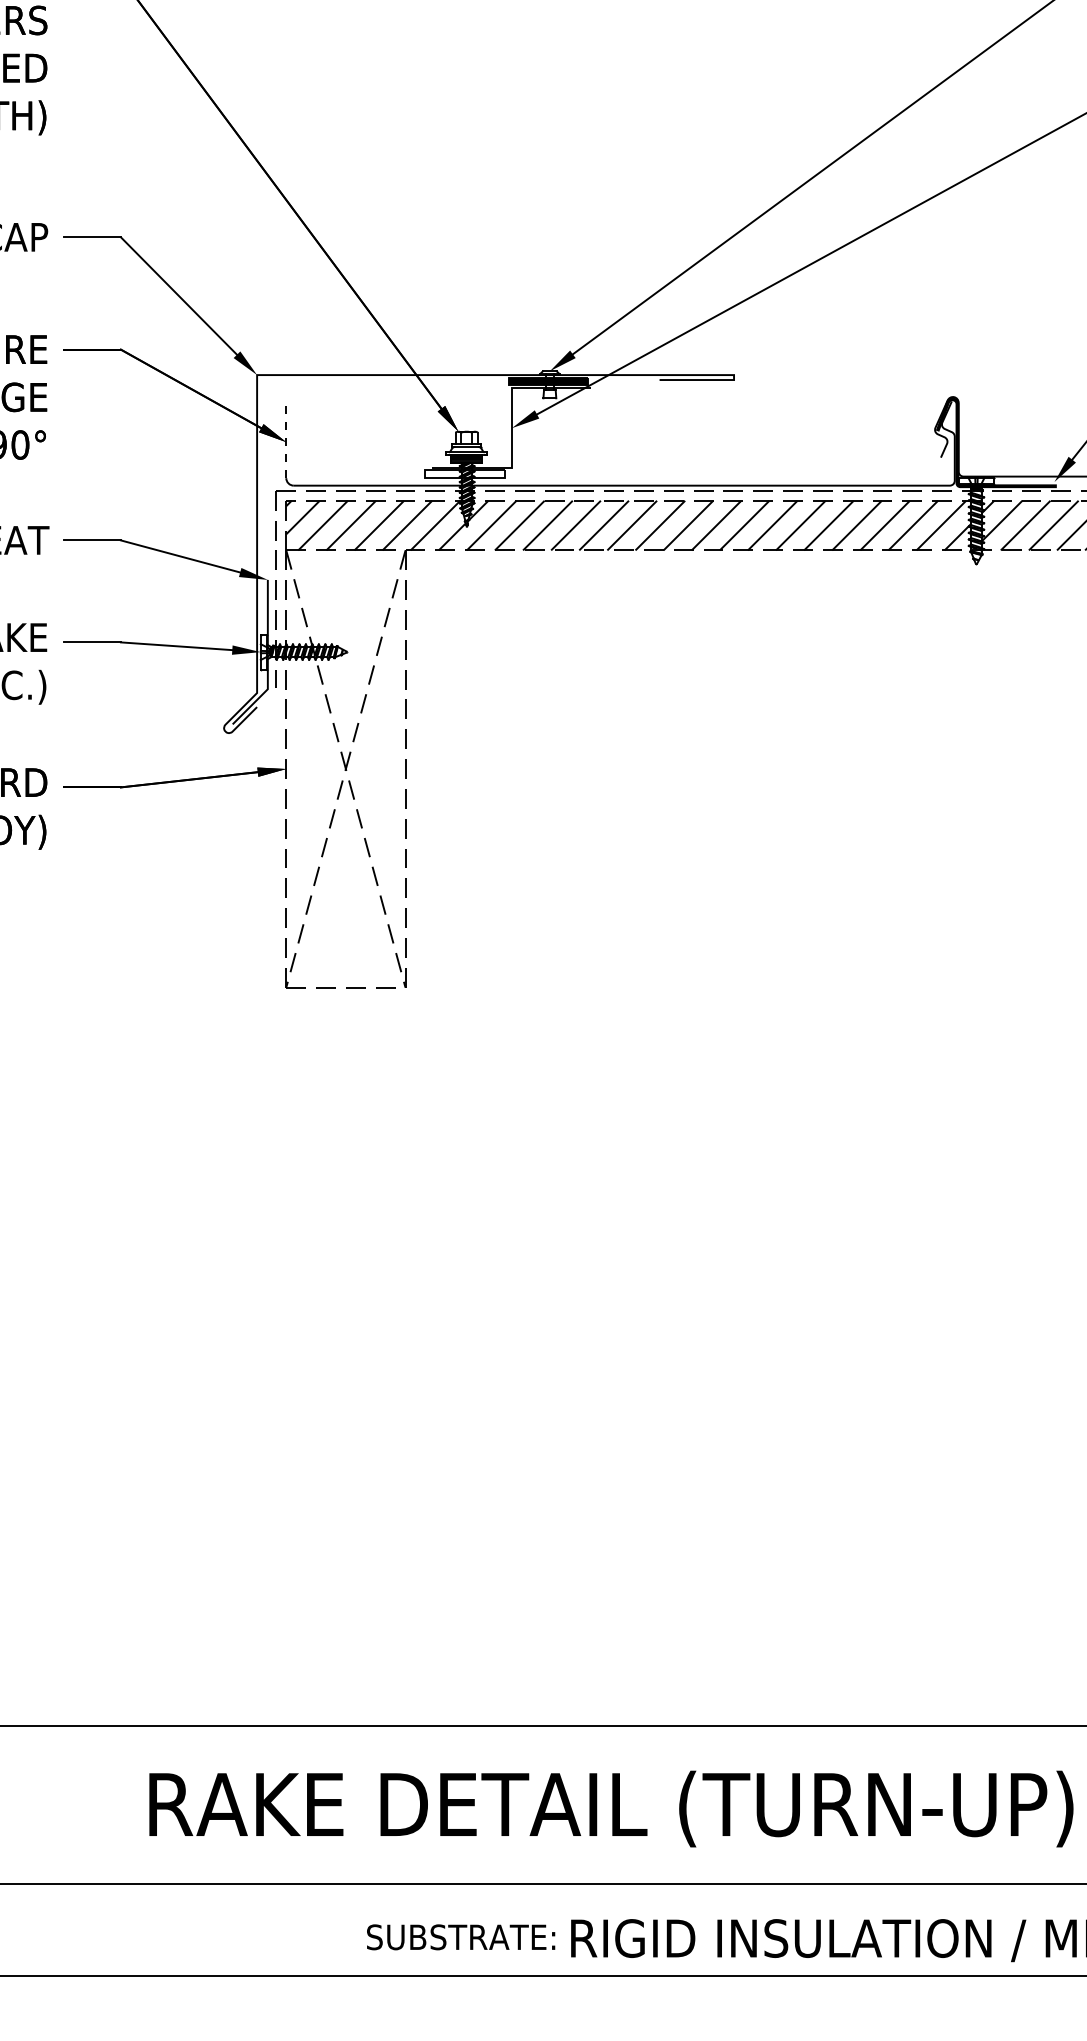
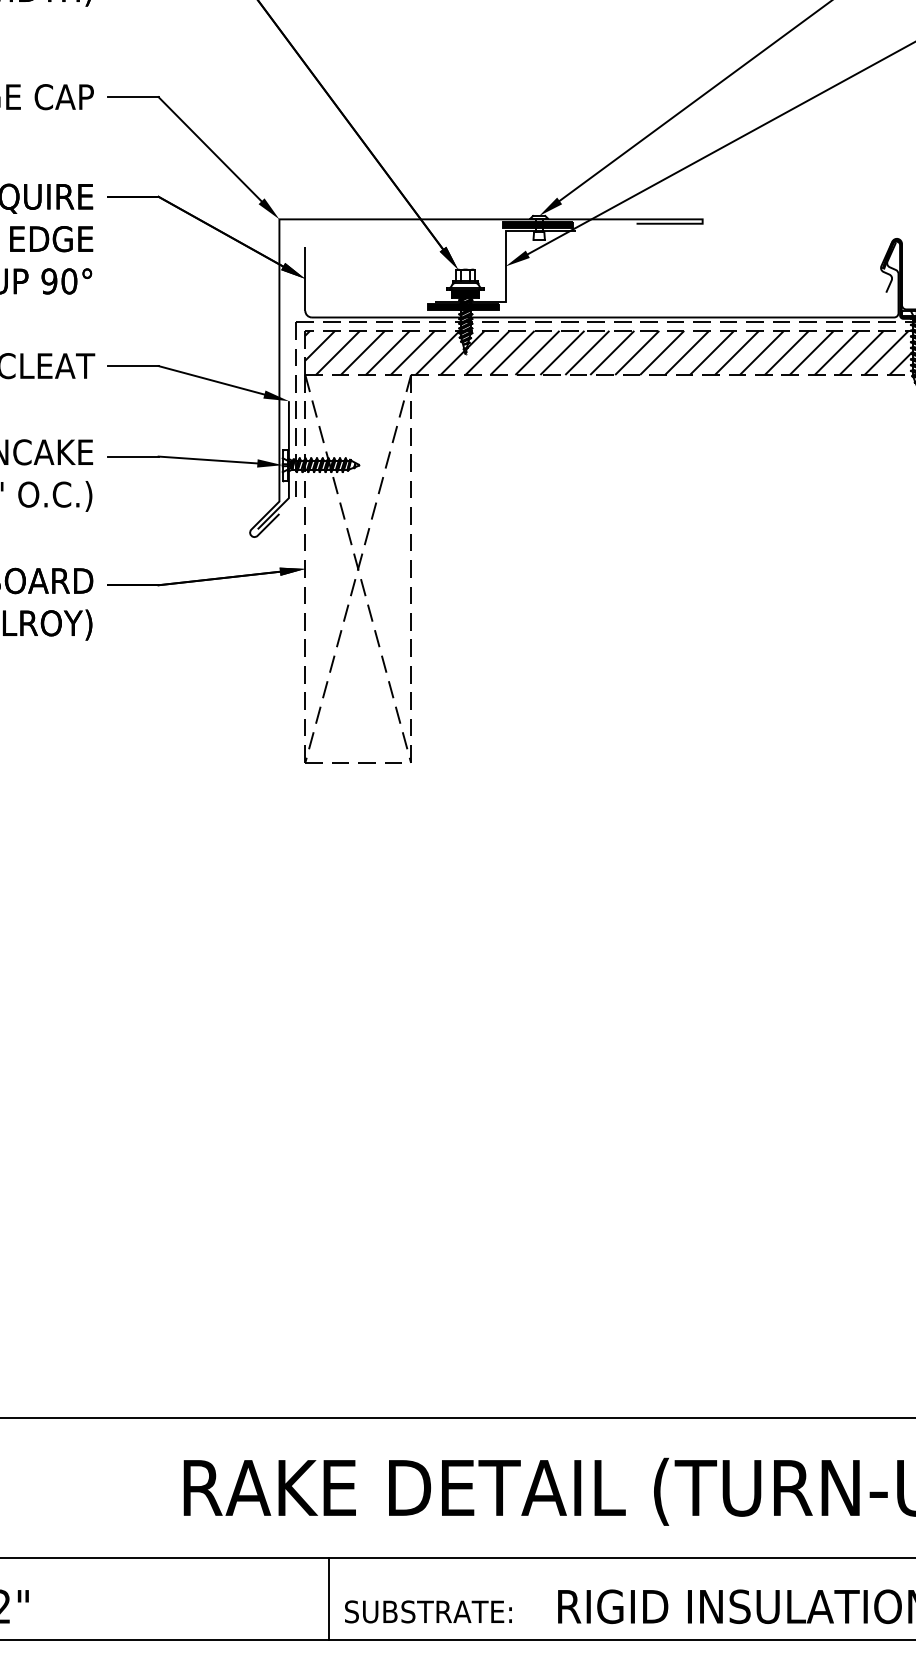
line: (286, 442) -> (305, 279), dashed -> solid
fill: (464, 473) -> (463, 306), added
line: (312, 1929) -> (328, 1598), added
text: (461, 1937) -> (428, 1612), moved

